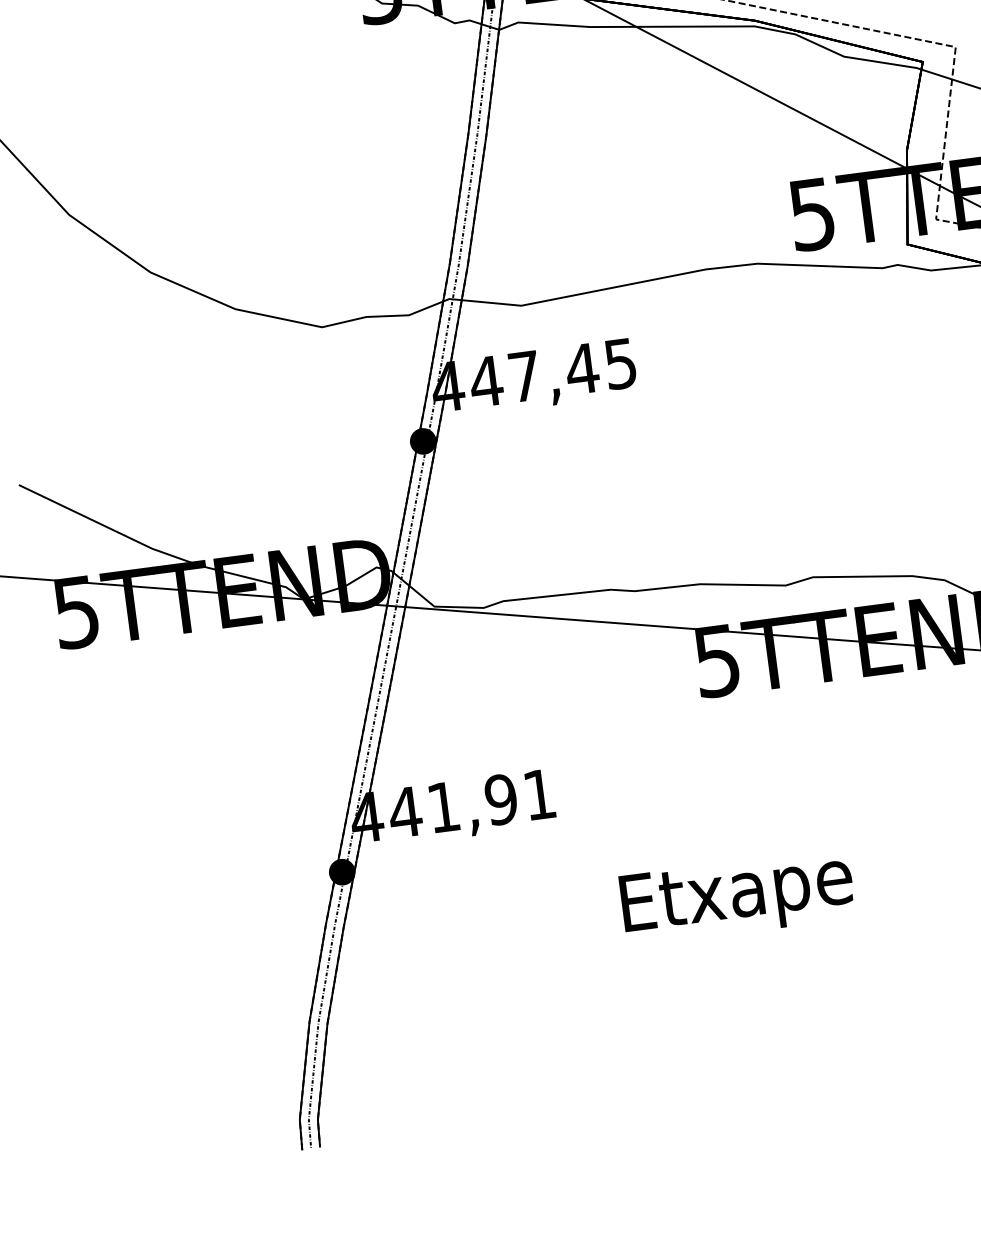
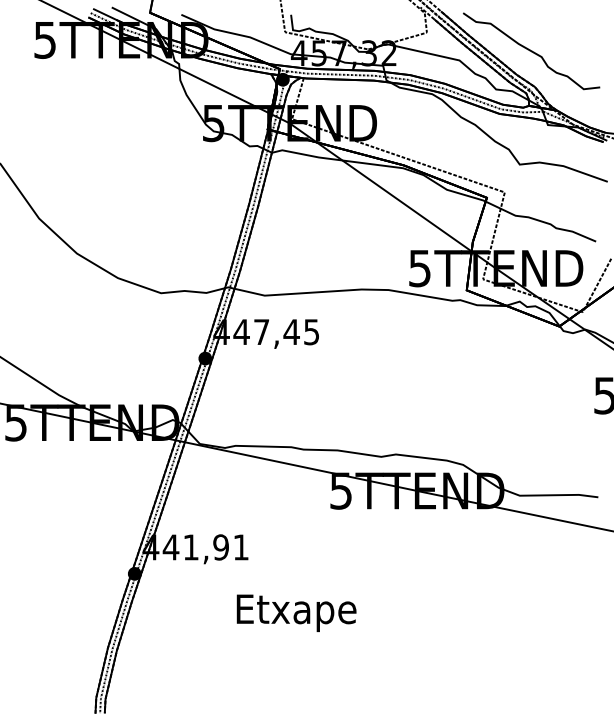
text: (737, 895) -> (296, 612), moved

